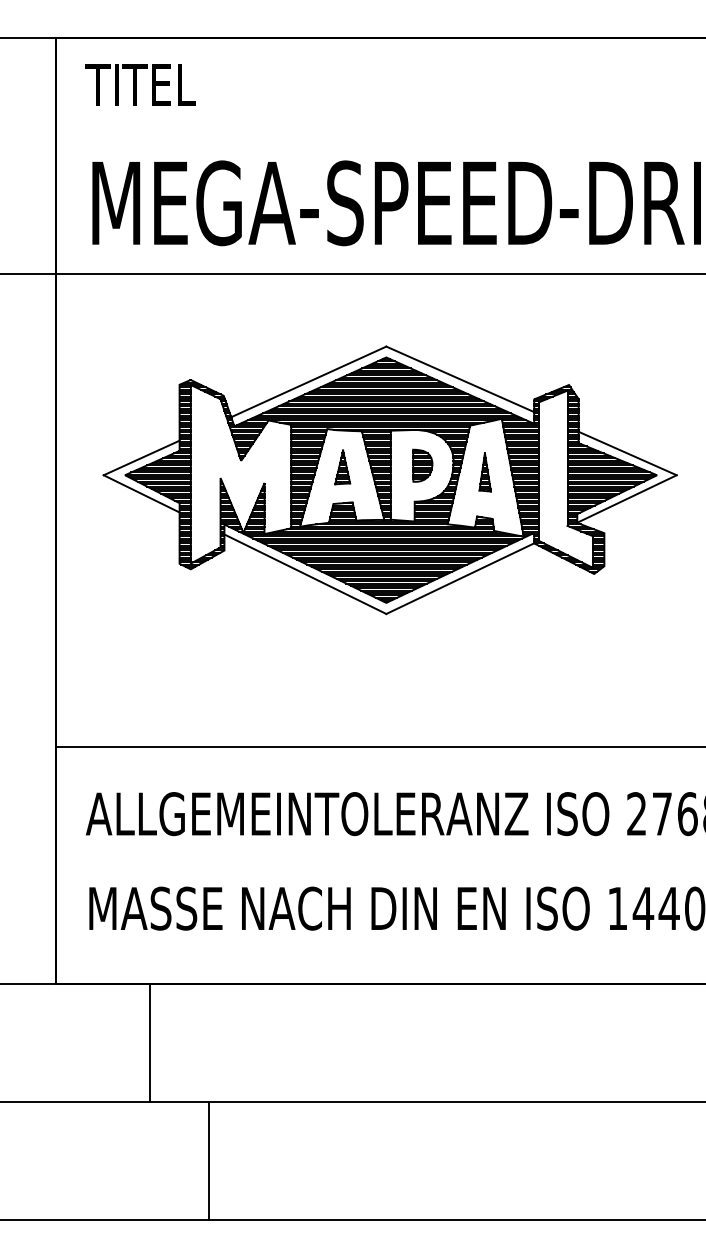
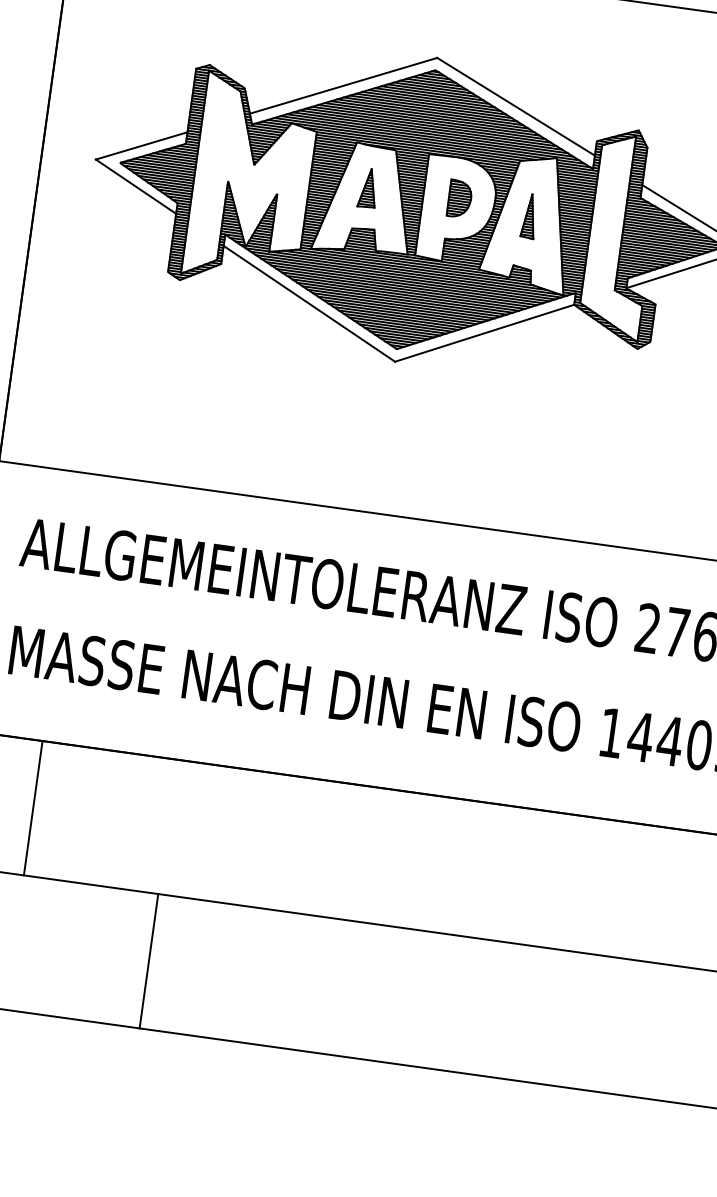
line: (150, 1042) -> (33, 807), moved
line: (208, 1161) -> (148, 961), moved

